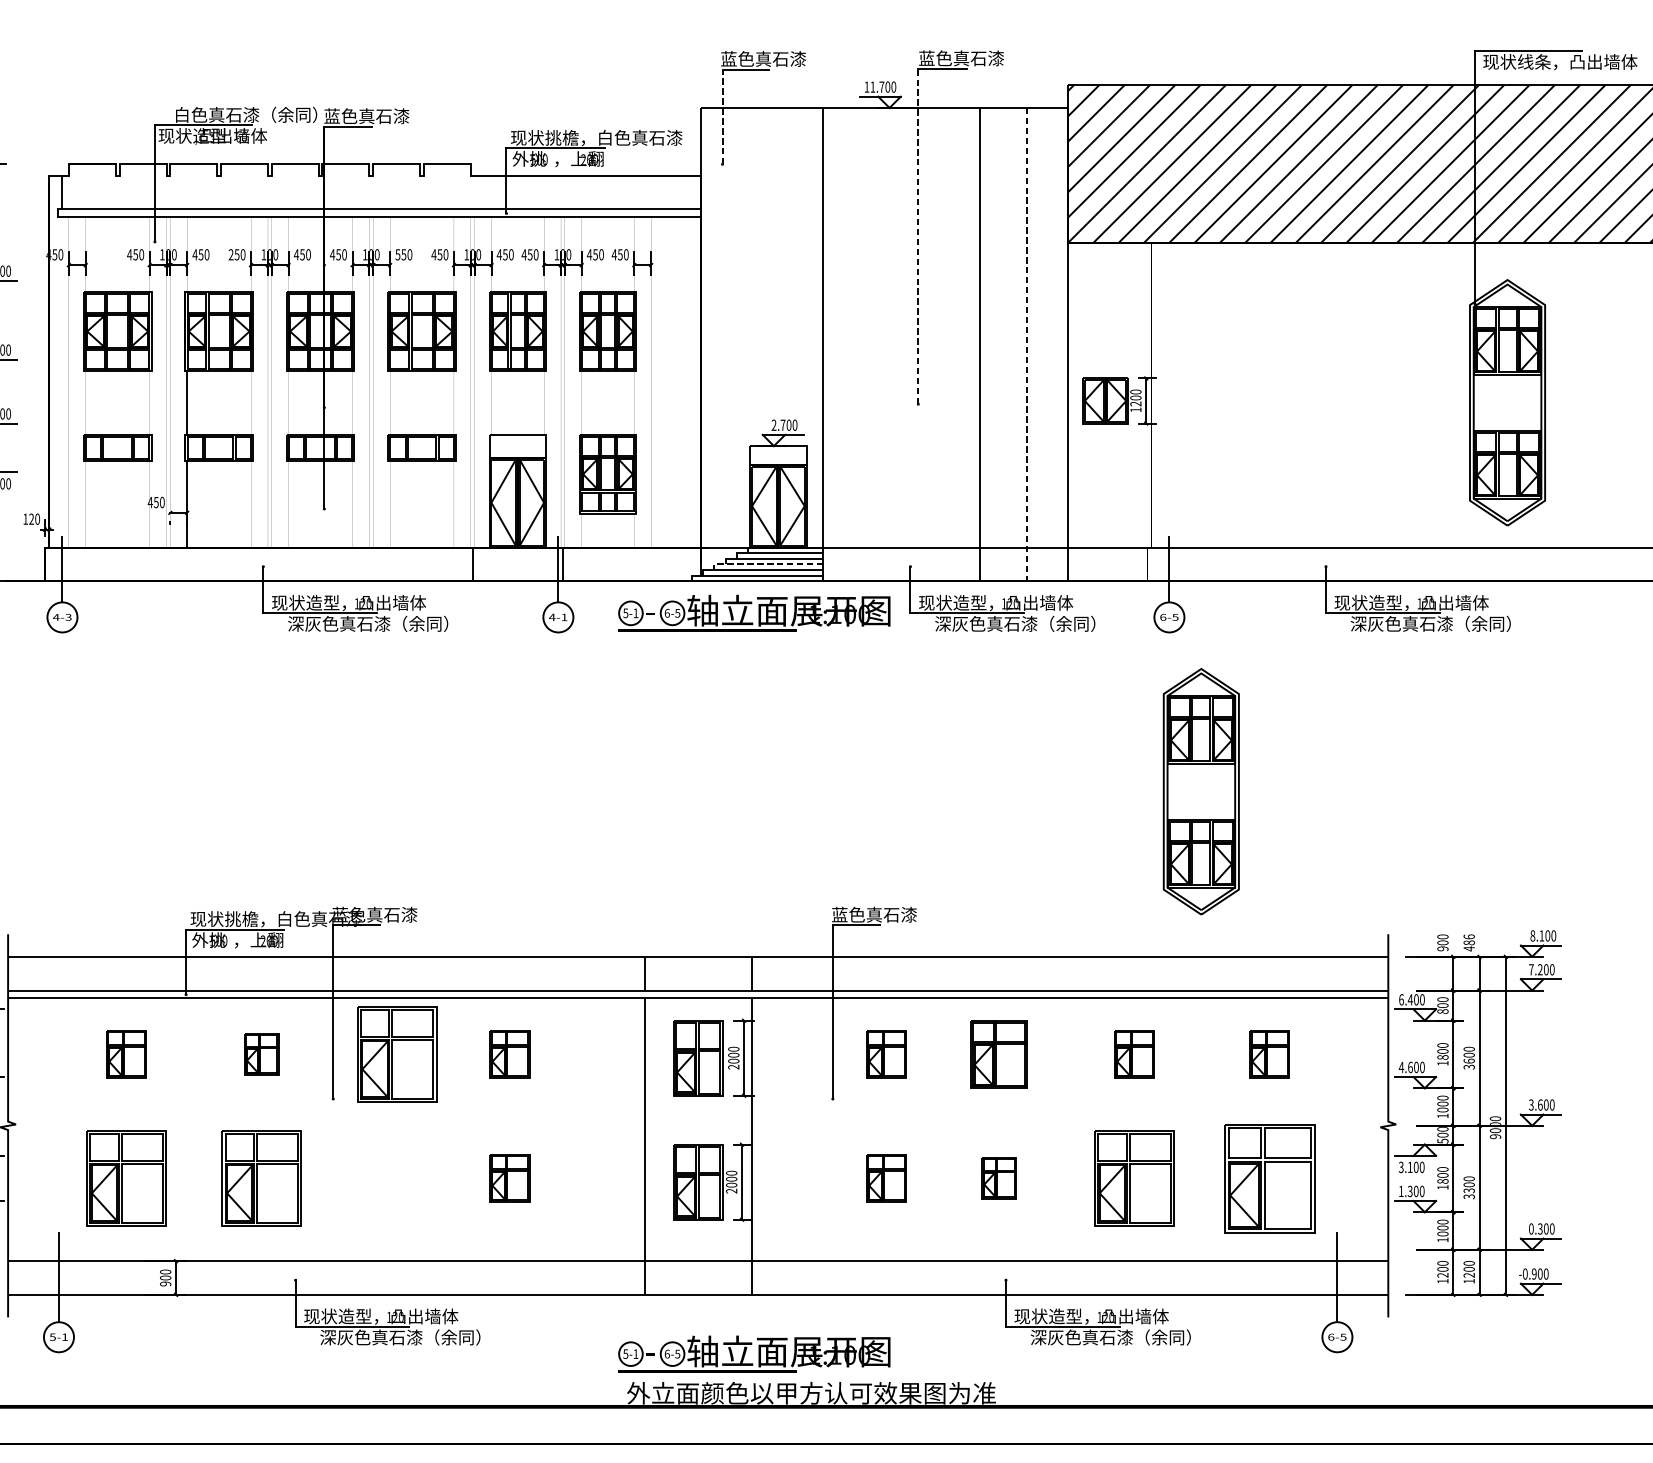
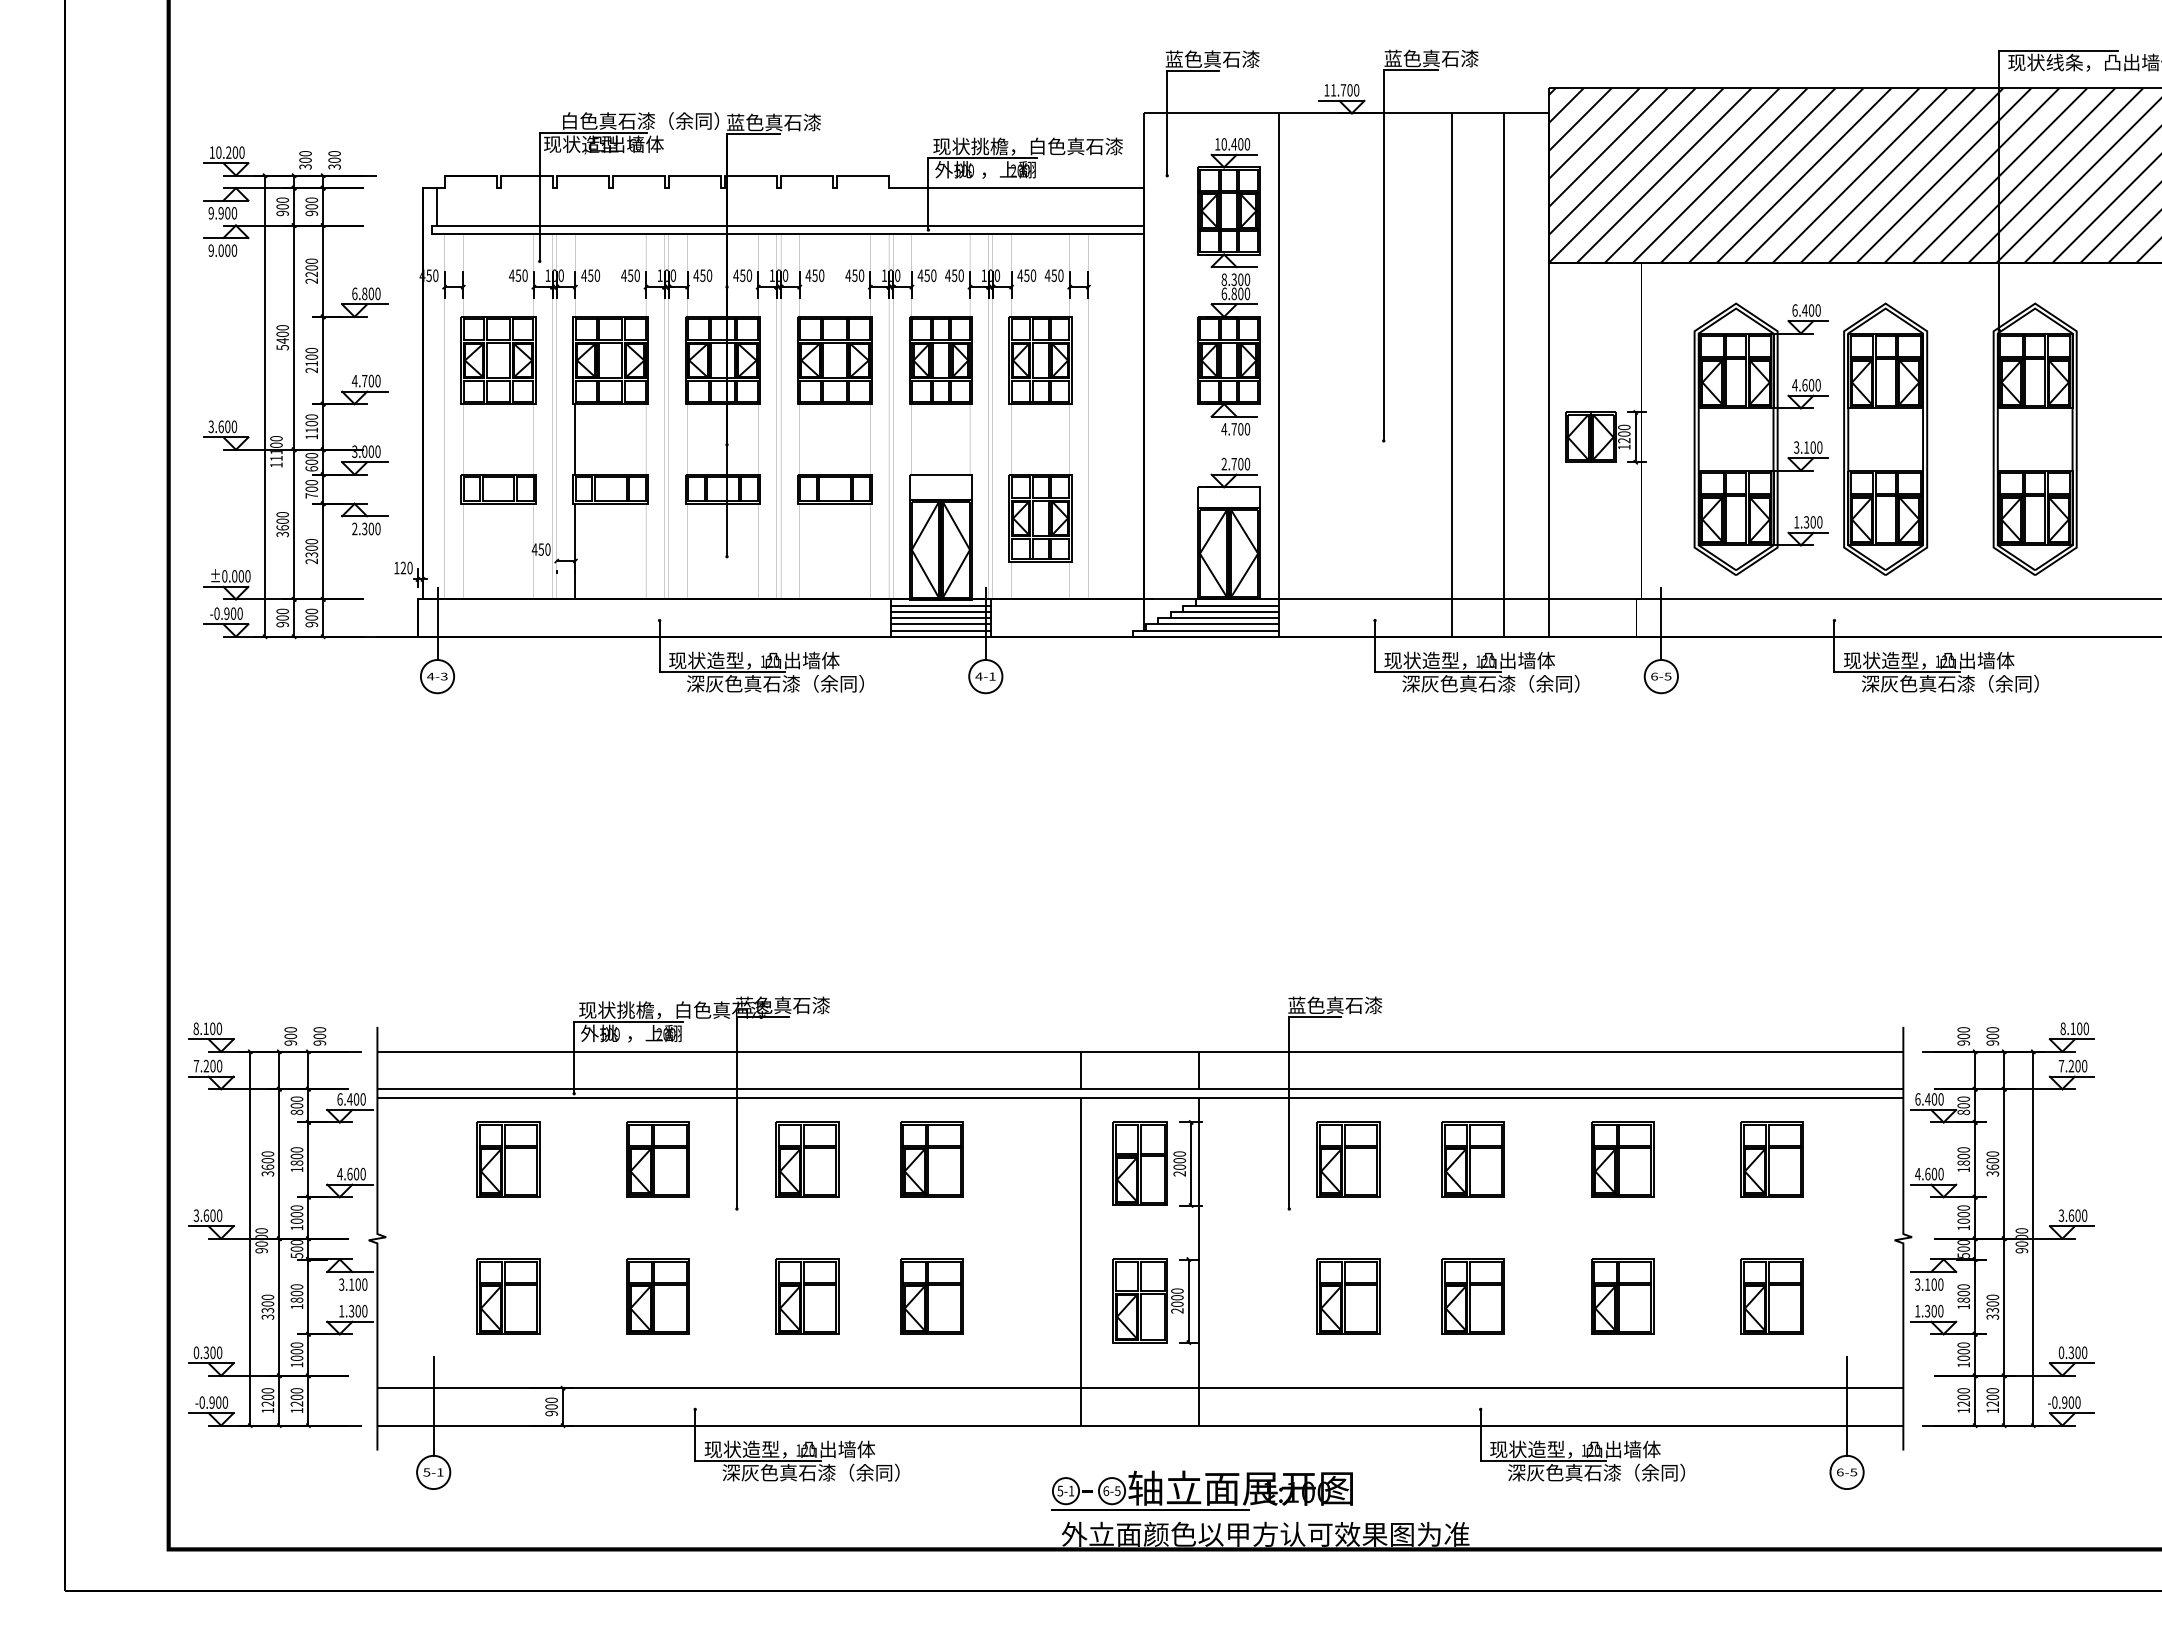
line: (722, 116) -> (1167, 122), dashed -> solid
line: (918, 236) -> (1383, 255), dashed -> solid
text: (230, 254) -> (623, 275), 250 -> 450
text: (398, 254) -> (808, 275), 550 -> 450
part: (777, 264) -> (1228, 286), added
line: (1027, 345) -> (1504, 375), dashed -> solid
part: (1259, 402) -> (1760, 438), added
line: (517, 553) -> (940, 605), added
line: (517, 558) -> (940, 611), added
line: (517, 564) -> (940, 618), added
line: (764, 564) -> (1213, 618), dashed -> solid
line: (517, 570) -> (940, 624), added
line: (517, 575) -> (940, 630), added
part: (753, 612) -> (1201, 671), removed
part: (1201, 790) -> (1885, 438), moved
text: (1468, 942) -> (1992, 1036), 486 -> 900
part: (126, 1054) -> (508, 1159), size x1.43
part: (261, 1054) -> (657, 1159), size x1.67
part: (397, 1054) -> (807, 1159), size x0.71
part: (509, 1054) -> (931, 1159), size x1.43
part: (886, 1054) -> (1348, 1159), size x1.43
part: (1134, 1054) -> (1622, 1159), size x1.43
part: (1269, 1054) -> (1771, 1159), size x1.43
part: (126, 1178) -> (508, 1296), size x0.71
part: (261, 1178) -> (657, 1296), size x0.71
part: (397, 1178) -> (807, 1296), added
part: (509, 1178) -> (931, 1296), size x1.43
part: (886, 1178) -> (1348, 1296), size x1.43
part: (998, 1178) -> (1472, 1296), size x1.67
part: (1134, 1178) -> (1622, 1296), size x0.71
part: (1269, 1178) -> (1771, 1296), size x0.62

